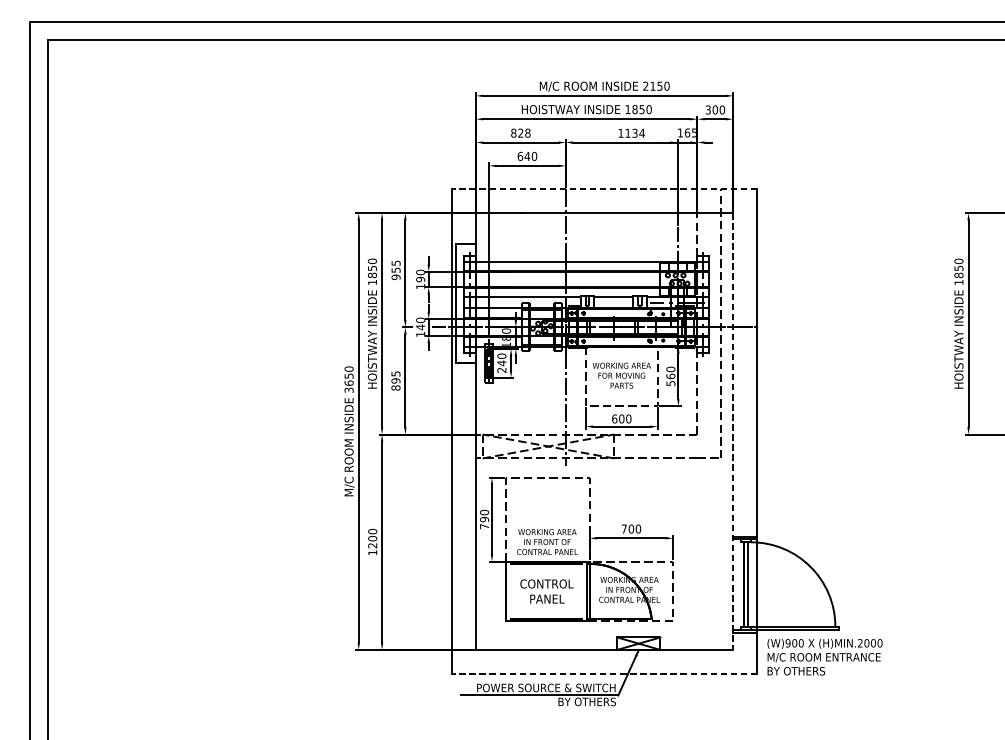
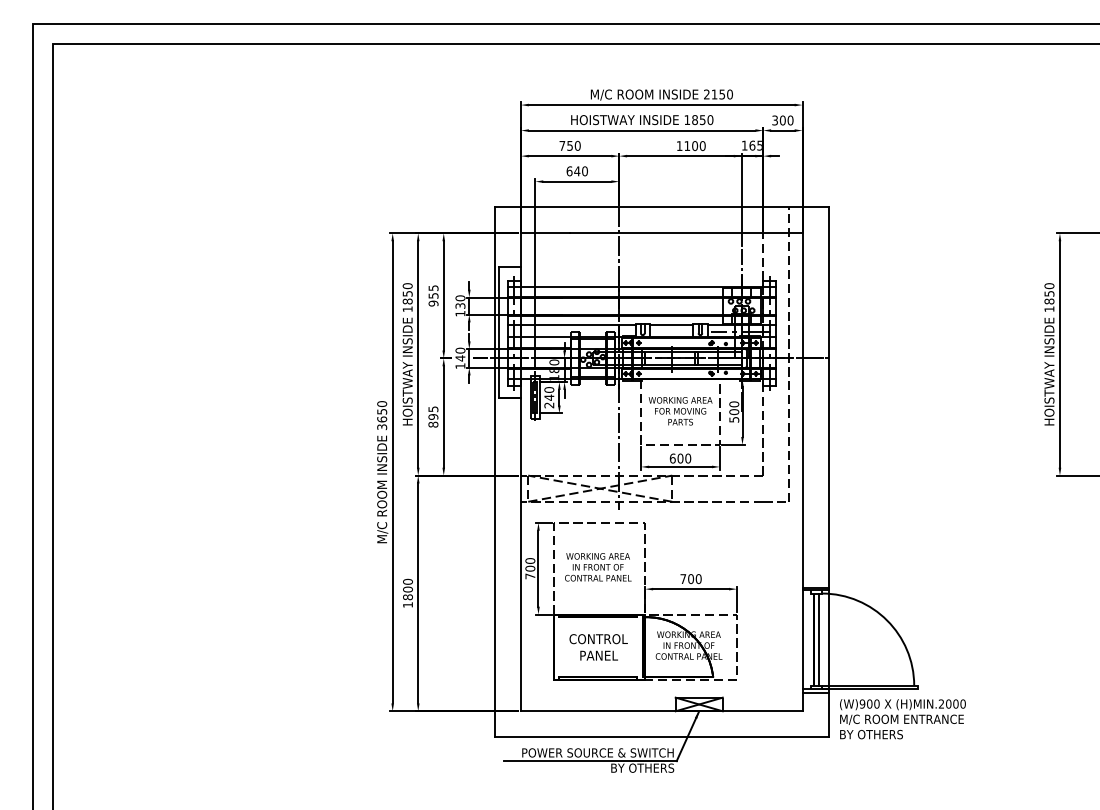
text: (520, 132) -> (569, 145), 828 -> 750
text: (638, 133) -> (698, 146), 1134 -> 1100
line: (604, 189) -> (661, 207), dashed -> solid
text: (420, 279) -> (460, 305), 190 -> 130
text: (670, 375) -> (733, 411), 560 -> 500
line: (733, 431) -> (802, 472), dashed -> solid
text: (484, 519) -> (530, 568), 790 -> 700
text: (547, 542) -> (598, 567), moved
text: (372, 545) -> (407, 597), 1200 -> 1800
line: (604, 673) -> (661, 737), dashed -> solid

